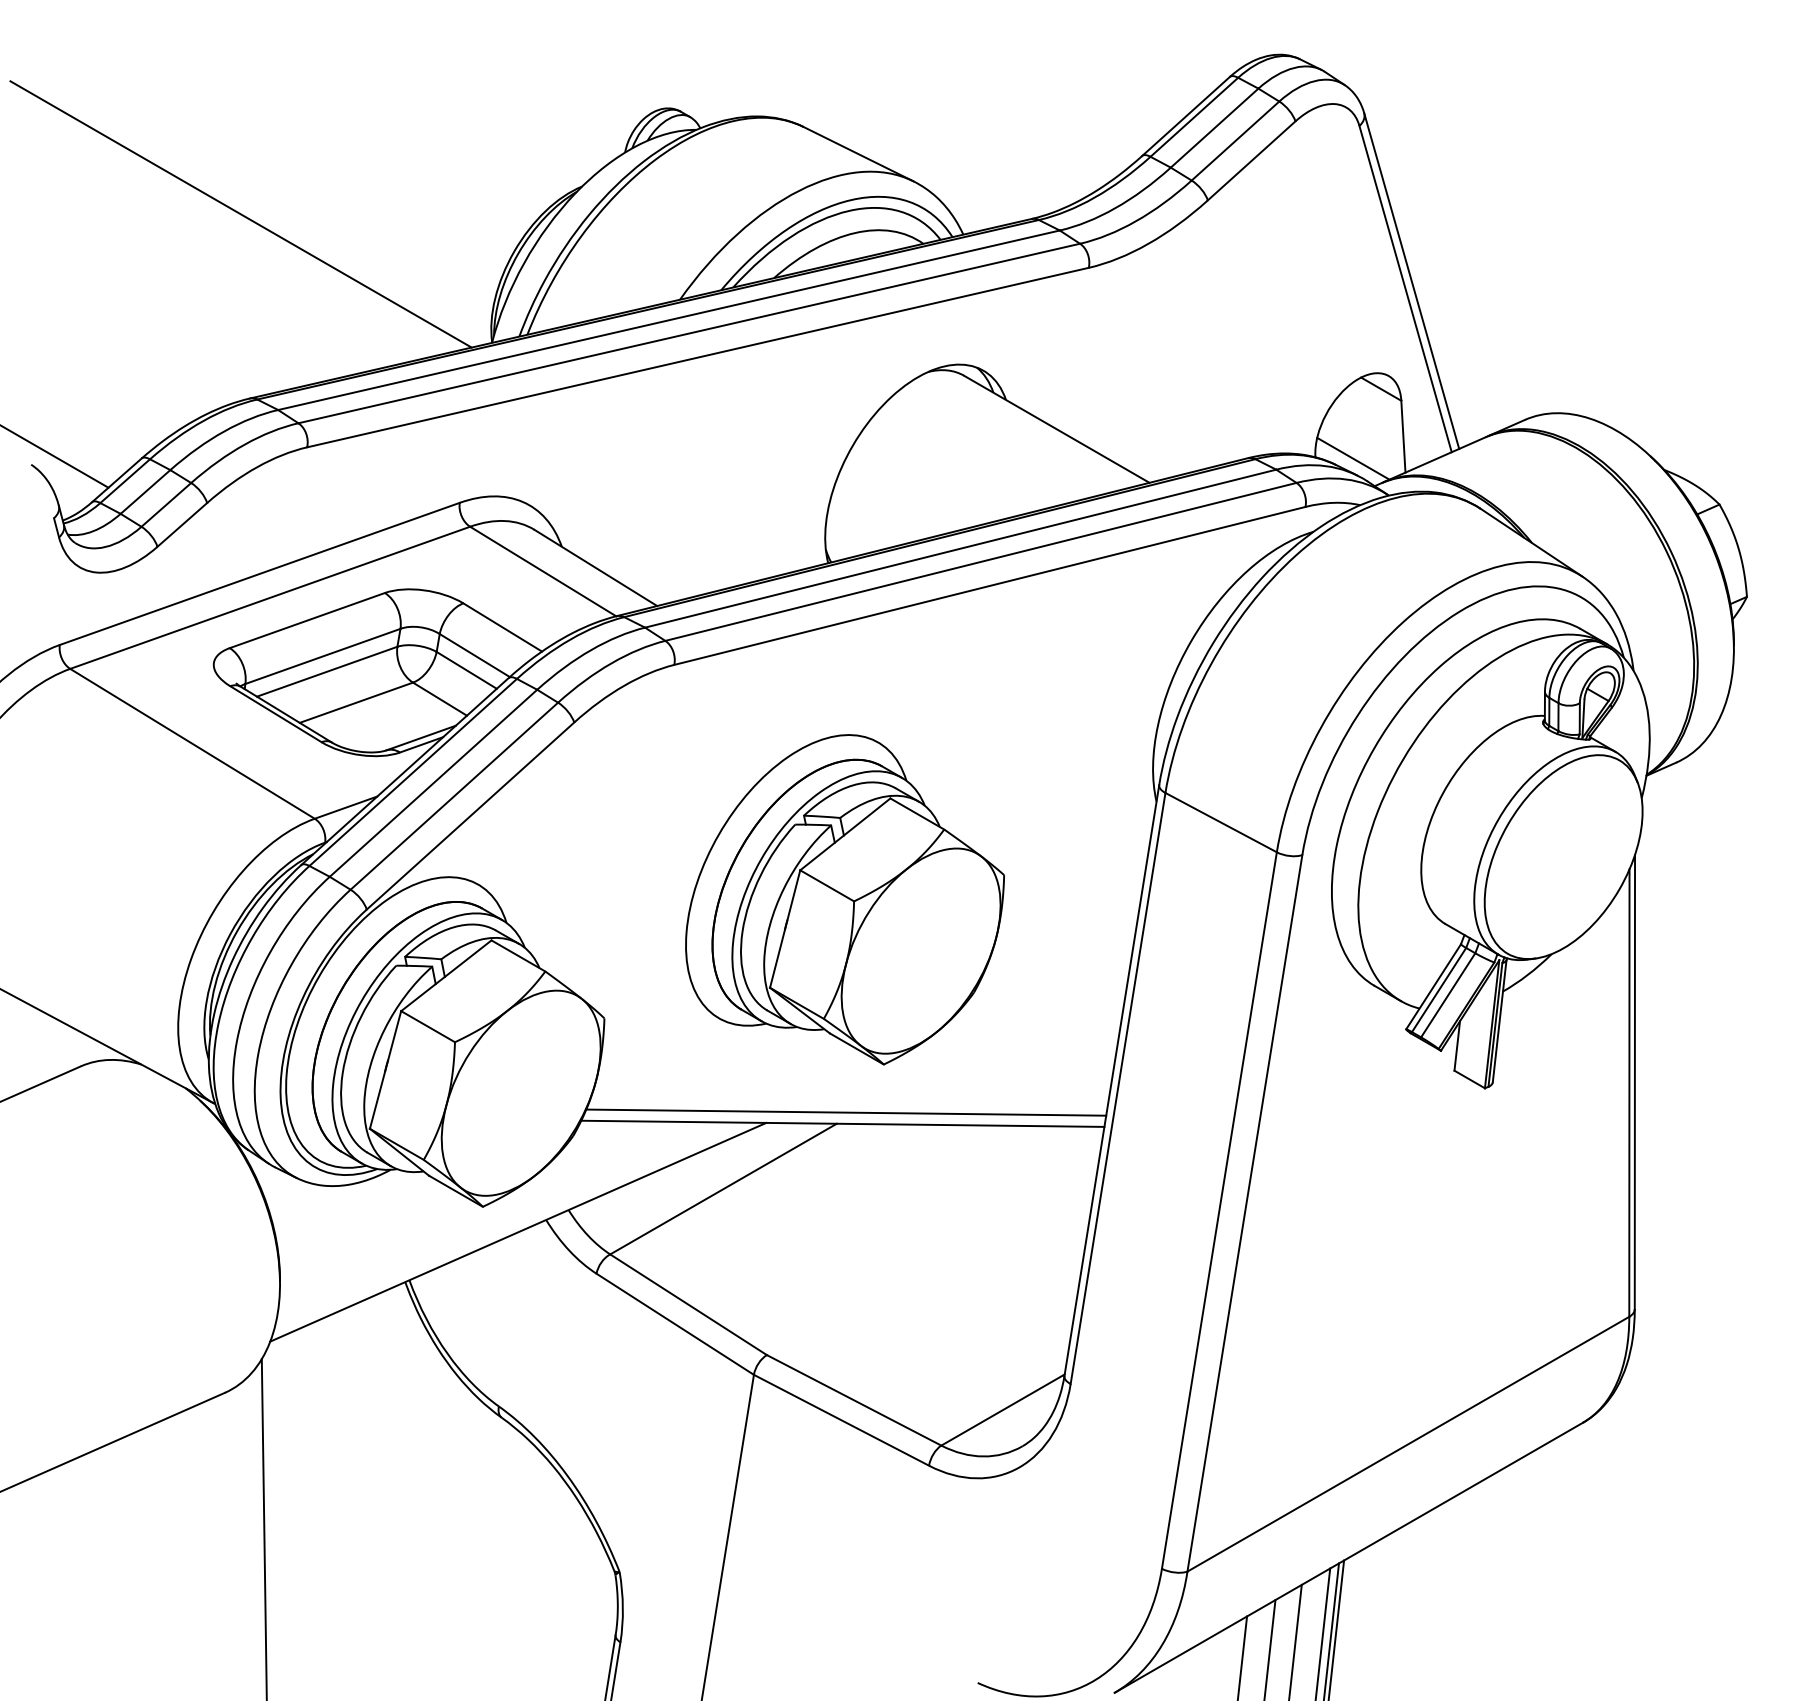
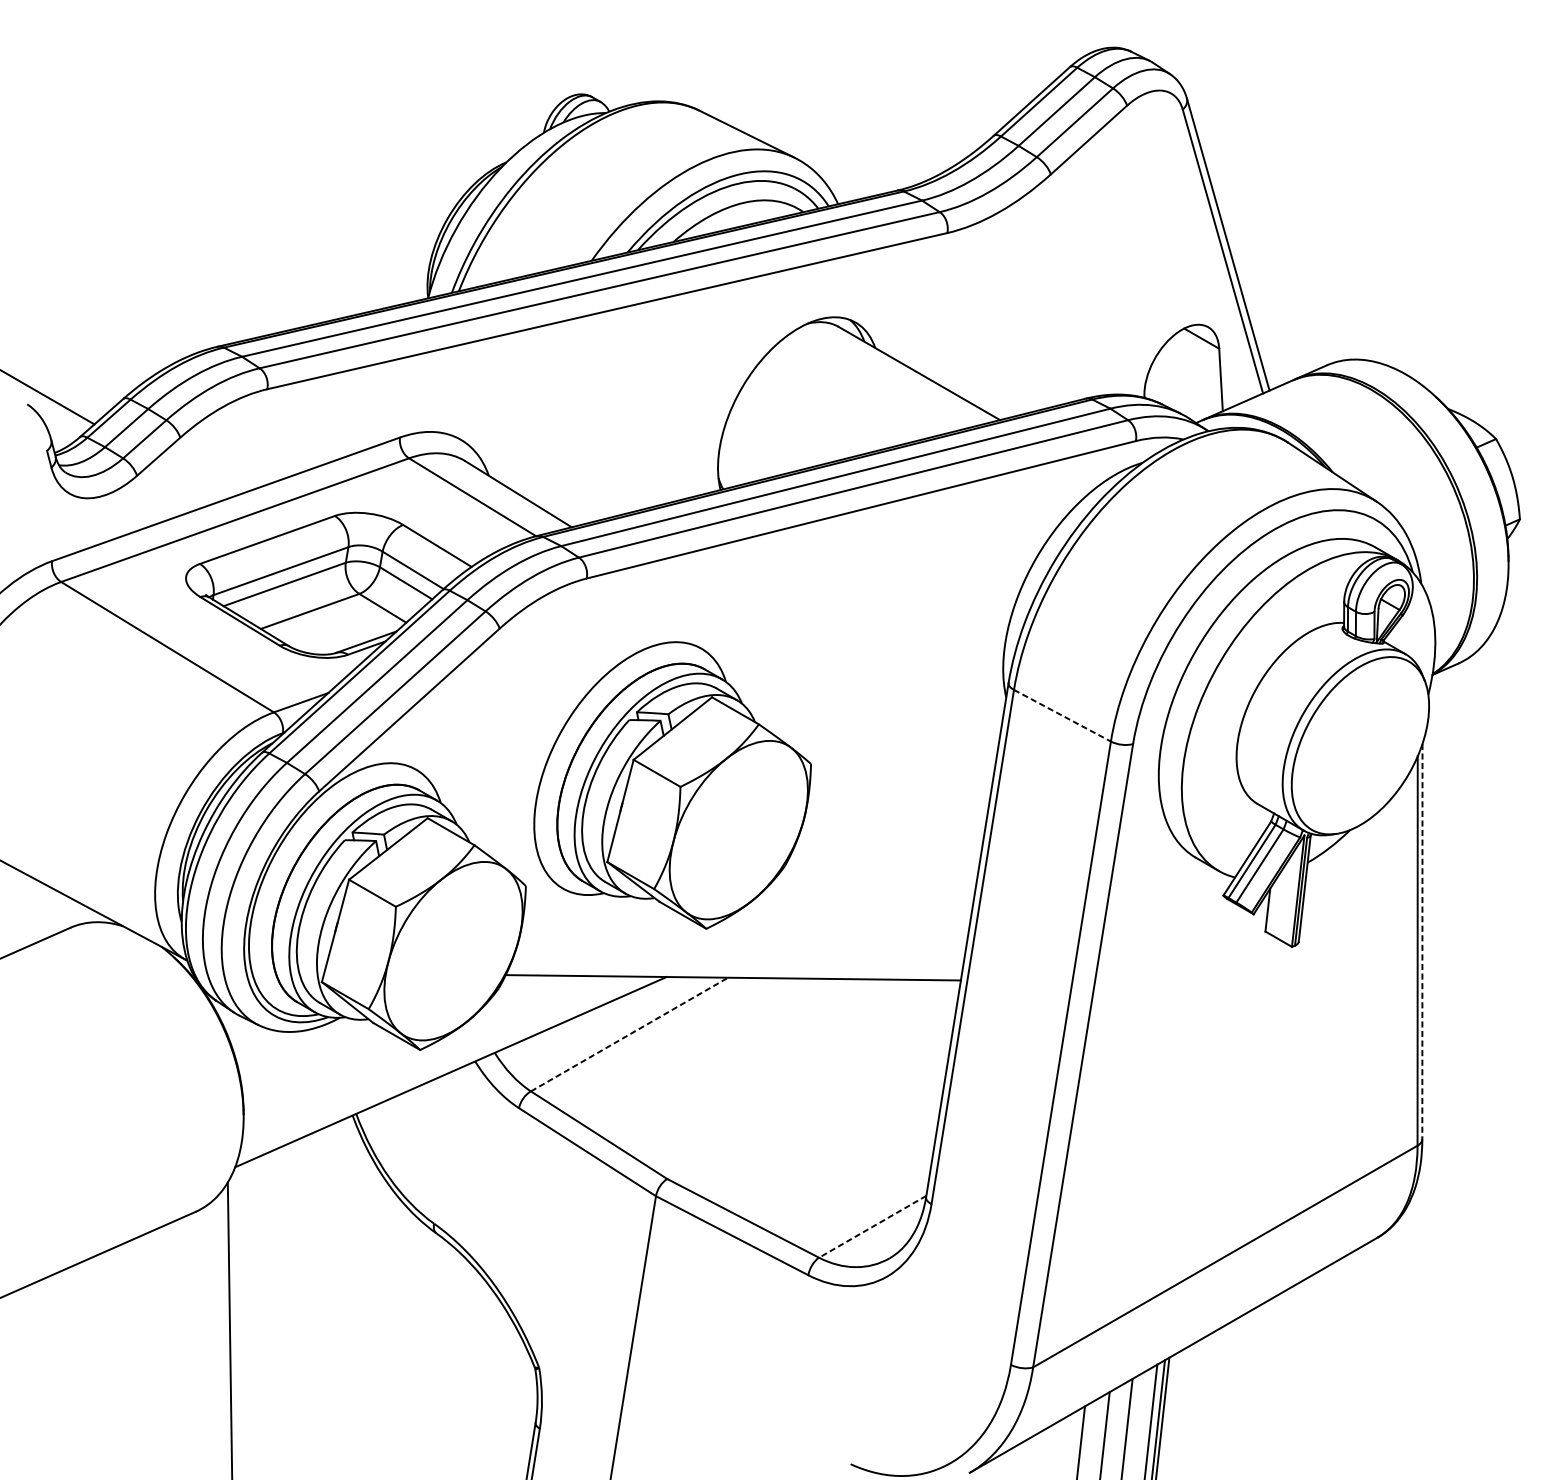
line: (240, 214) -> (209, 186), removed
line: (1353, 458) -> (1177, 398), removed
line: (1221, 822) -> (1062, 715), solid -> dashed
part: (844, 899) -> (672, 785), moved
line: (1634, 1082) -> (1422, 941), solid -> dashed
line: (846, 1112) -> (736, 967), removed
line: (723, 1189) -> (629, 1034), solid -> dashed
line: (1002, 1410) -> (872, 1227), solid -> dashed

